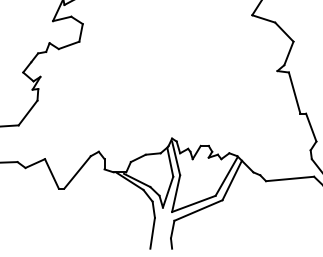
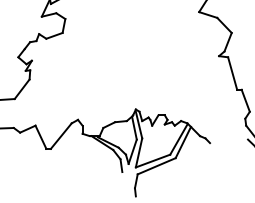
line: (290, 179) -> (229, 141), removed
line: (152, 233) -> (120, 184), removed

